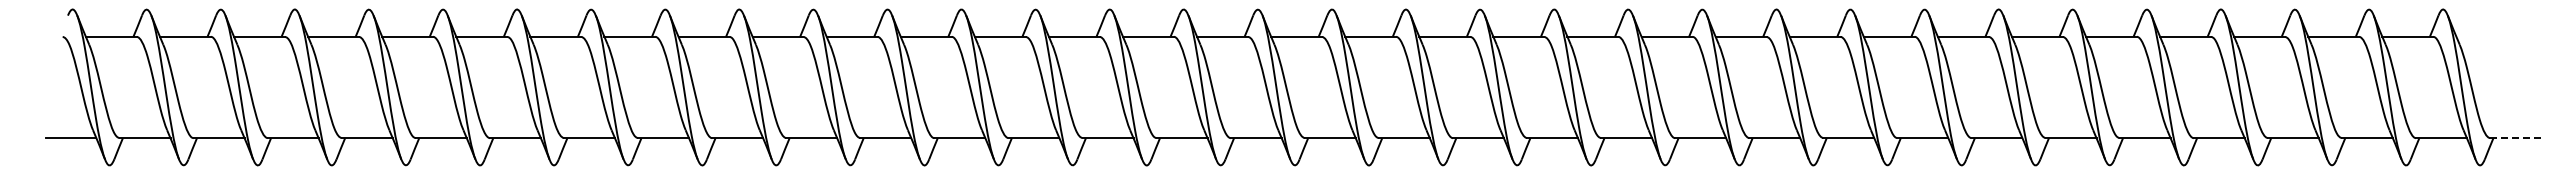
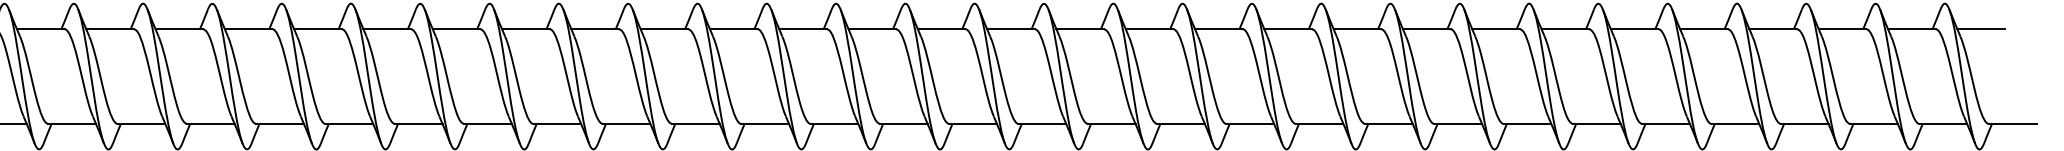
line: (2481, 36) -> (1980, 28), added
line: (2515, 138) -> (2012, 124), dashed -> solid

